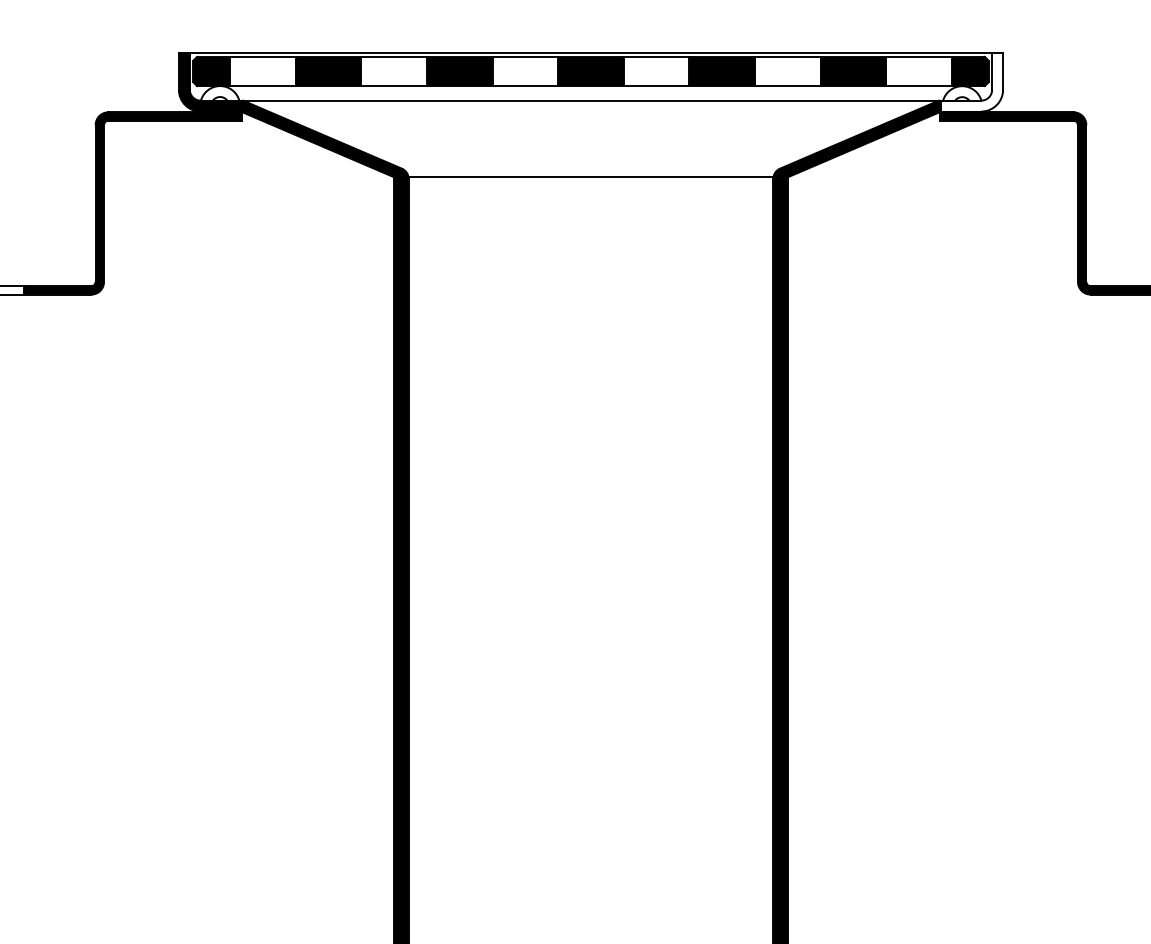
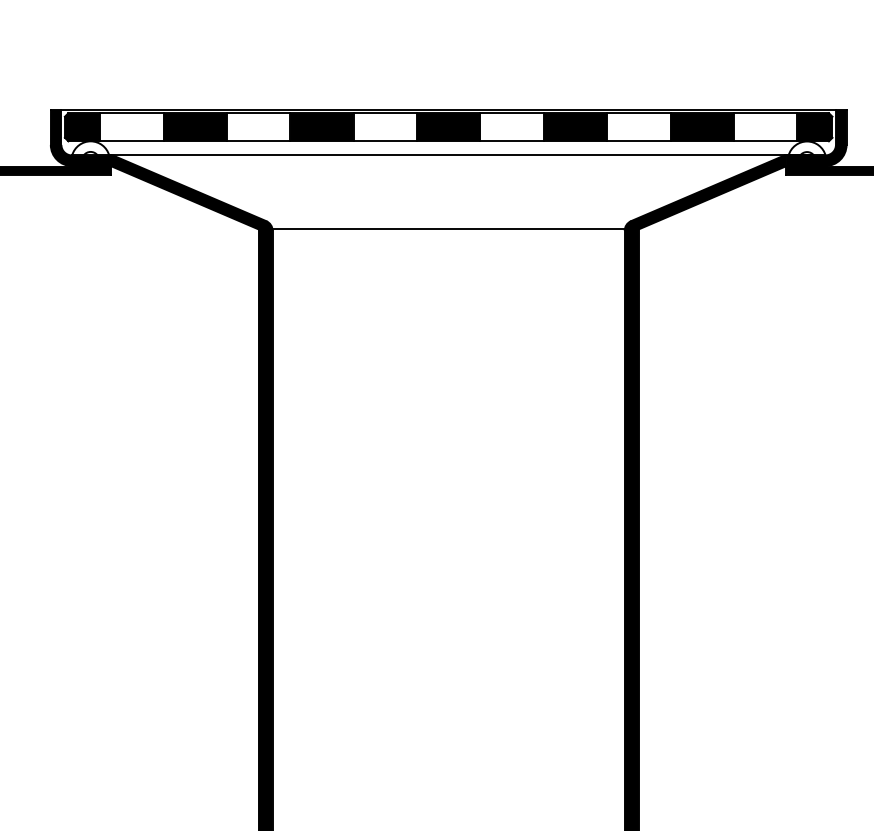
fill: (972, 82) -> (817, 137), added

